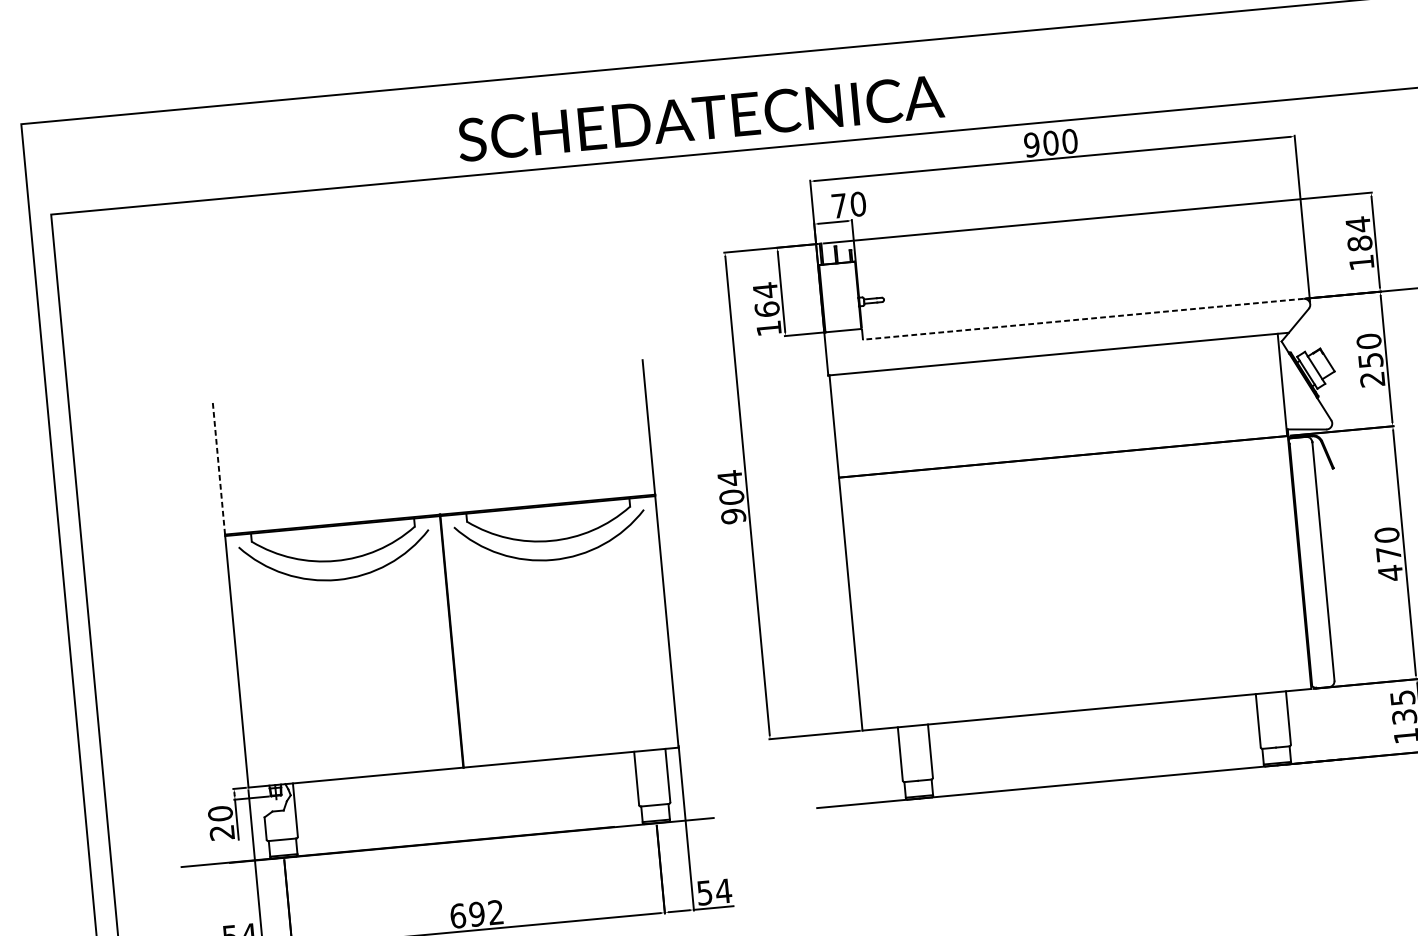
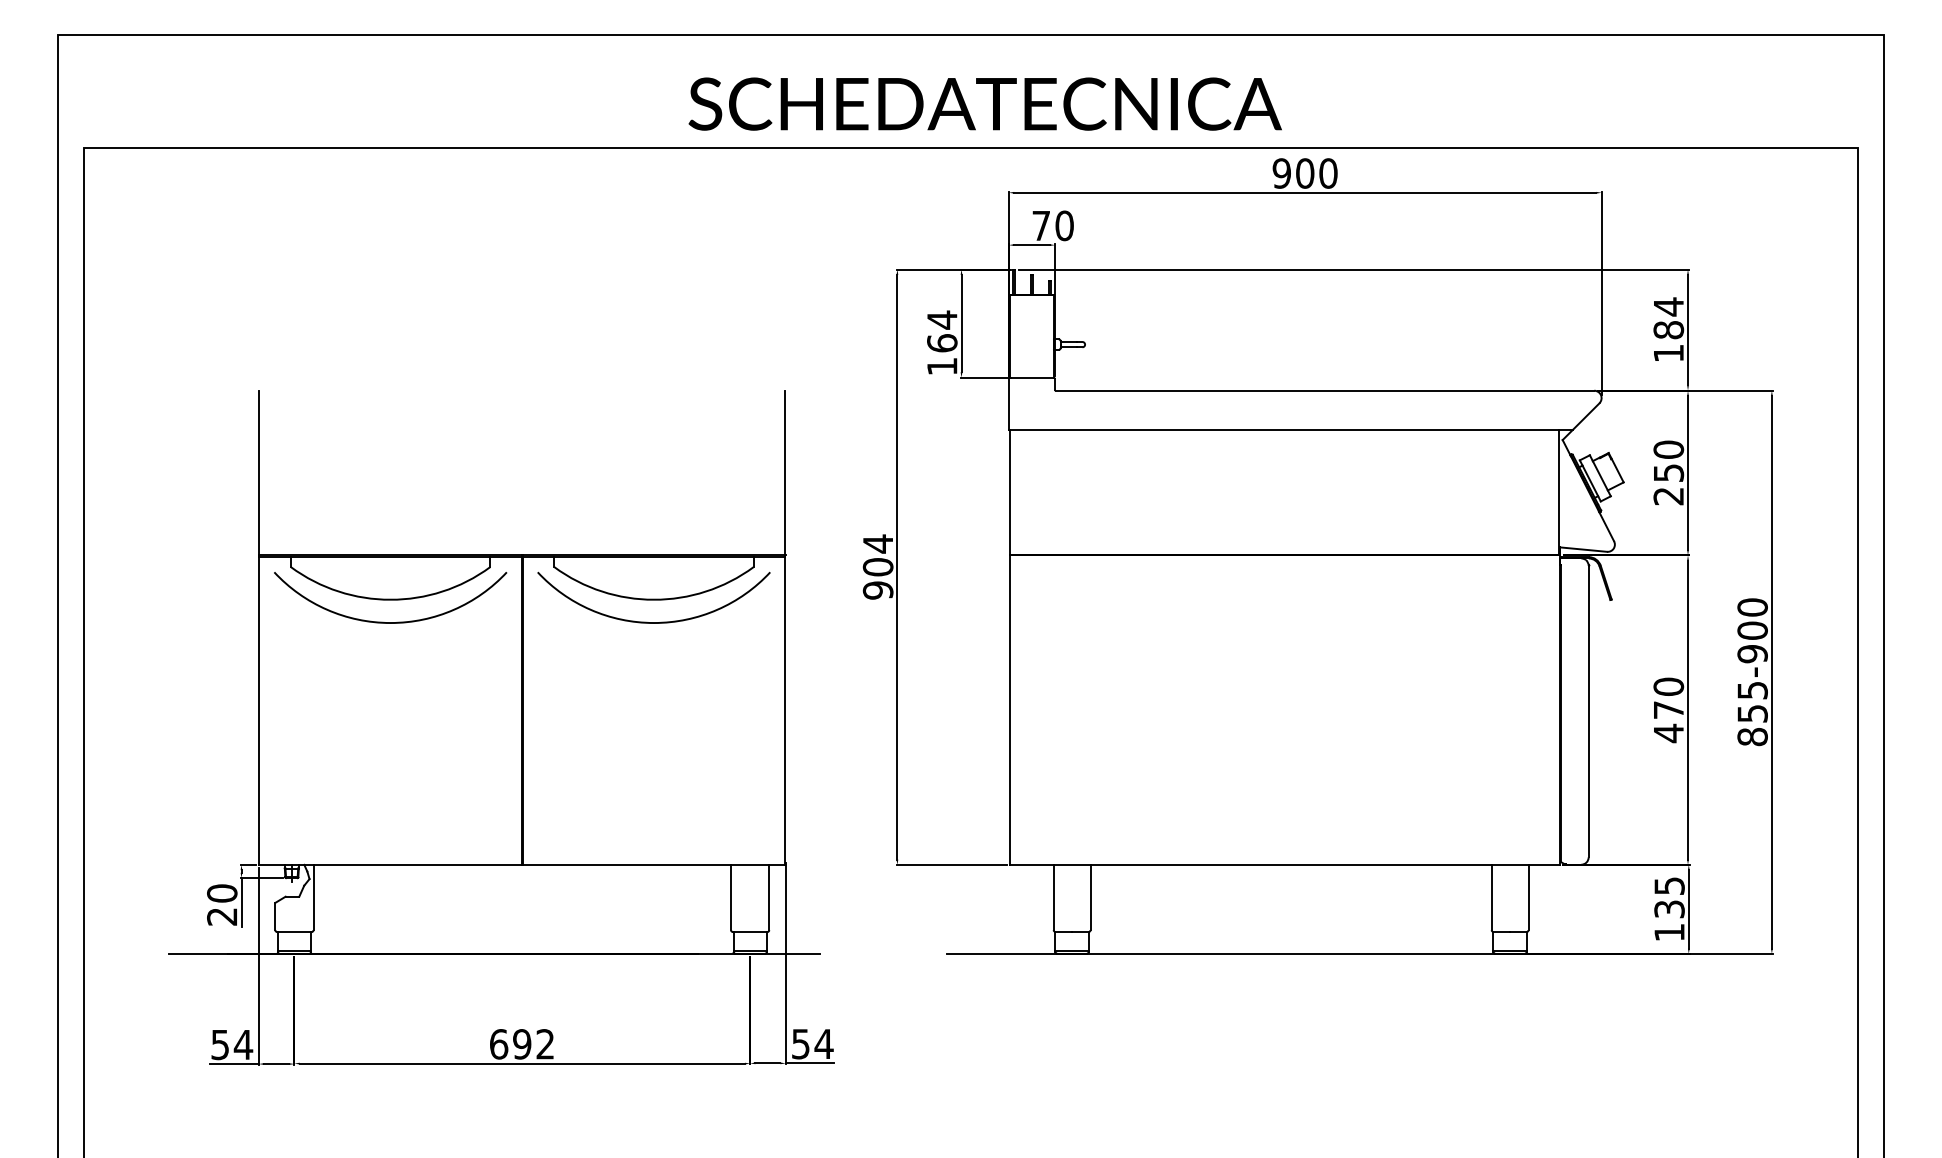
text: (700, 118) -> (984, 103), moved
line: (1083, 319) -> (1324, 390), dashed -> solid
line: (219, 466) -> (259, 472), dashed -> solid

